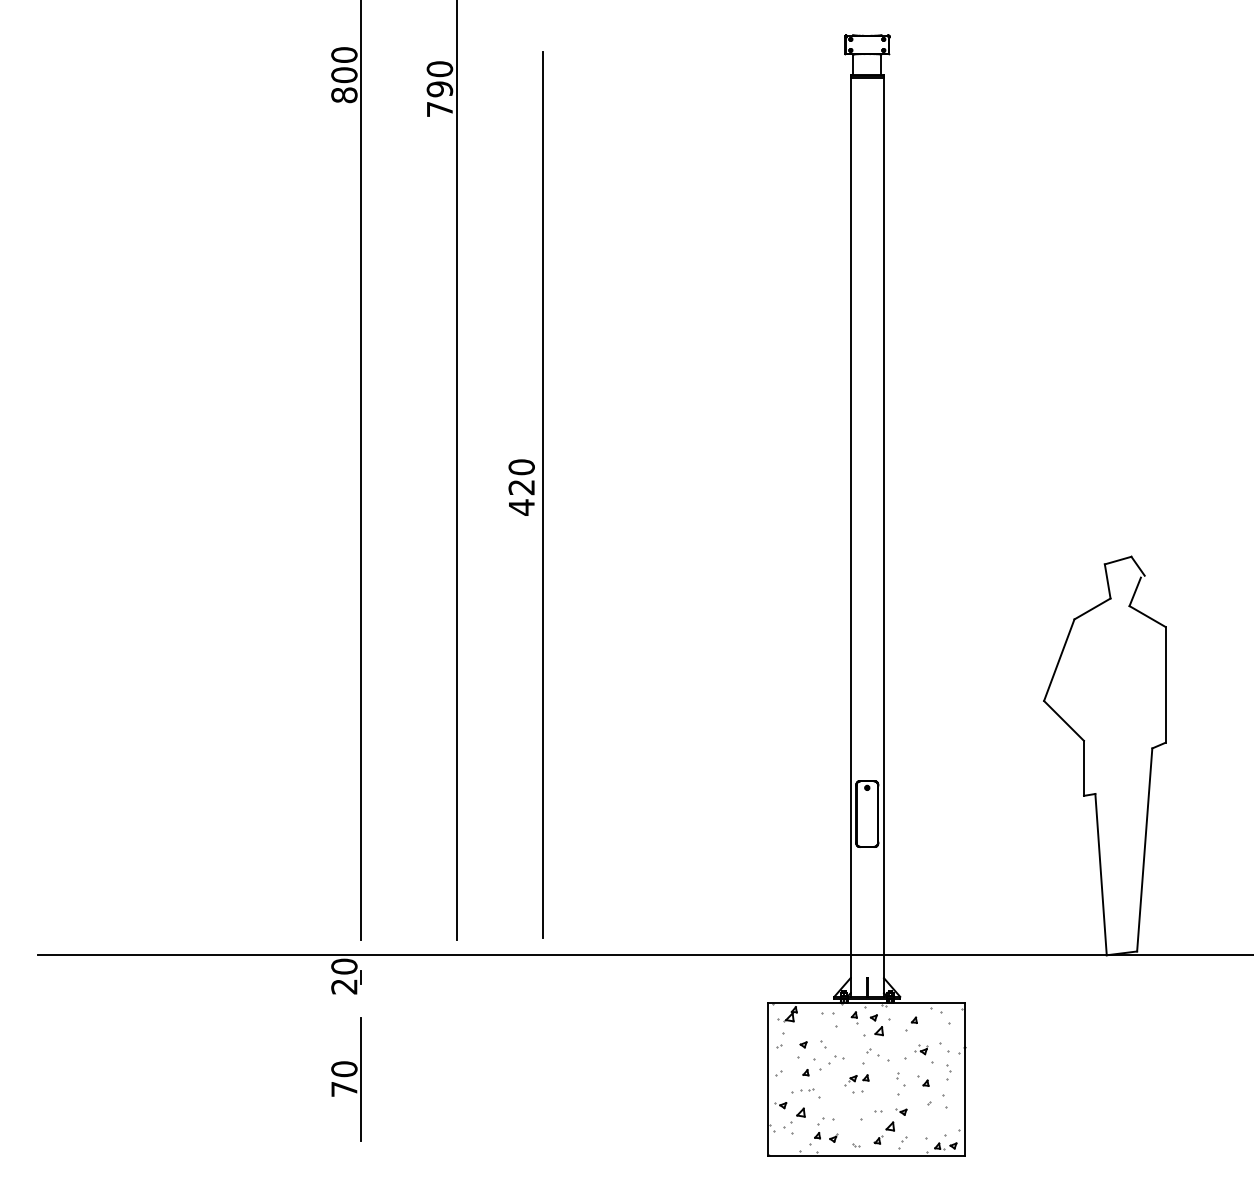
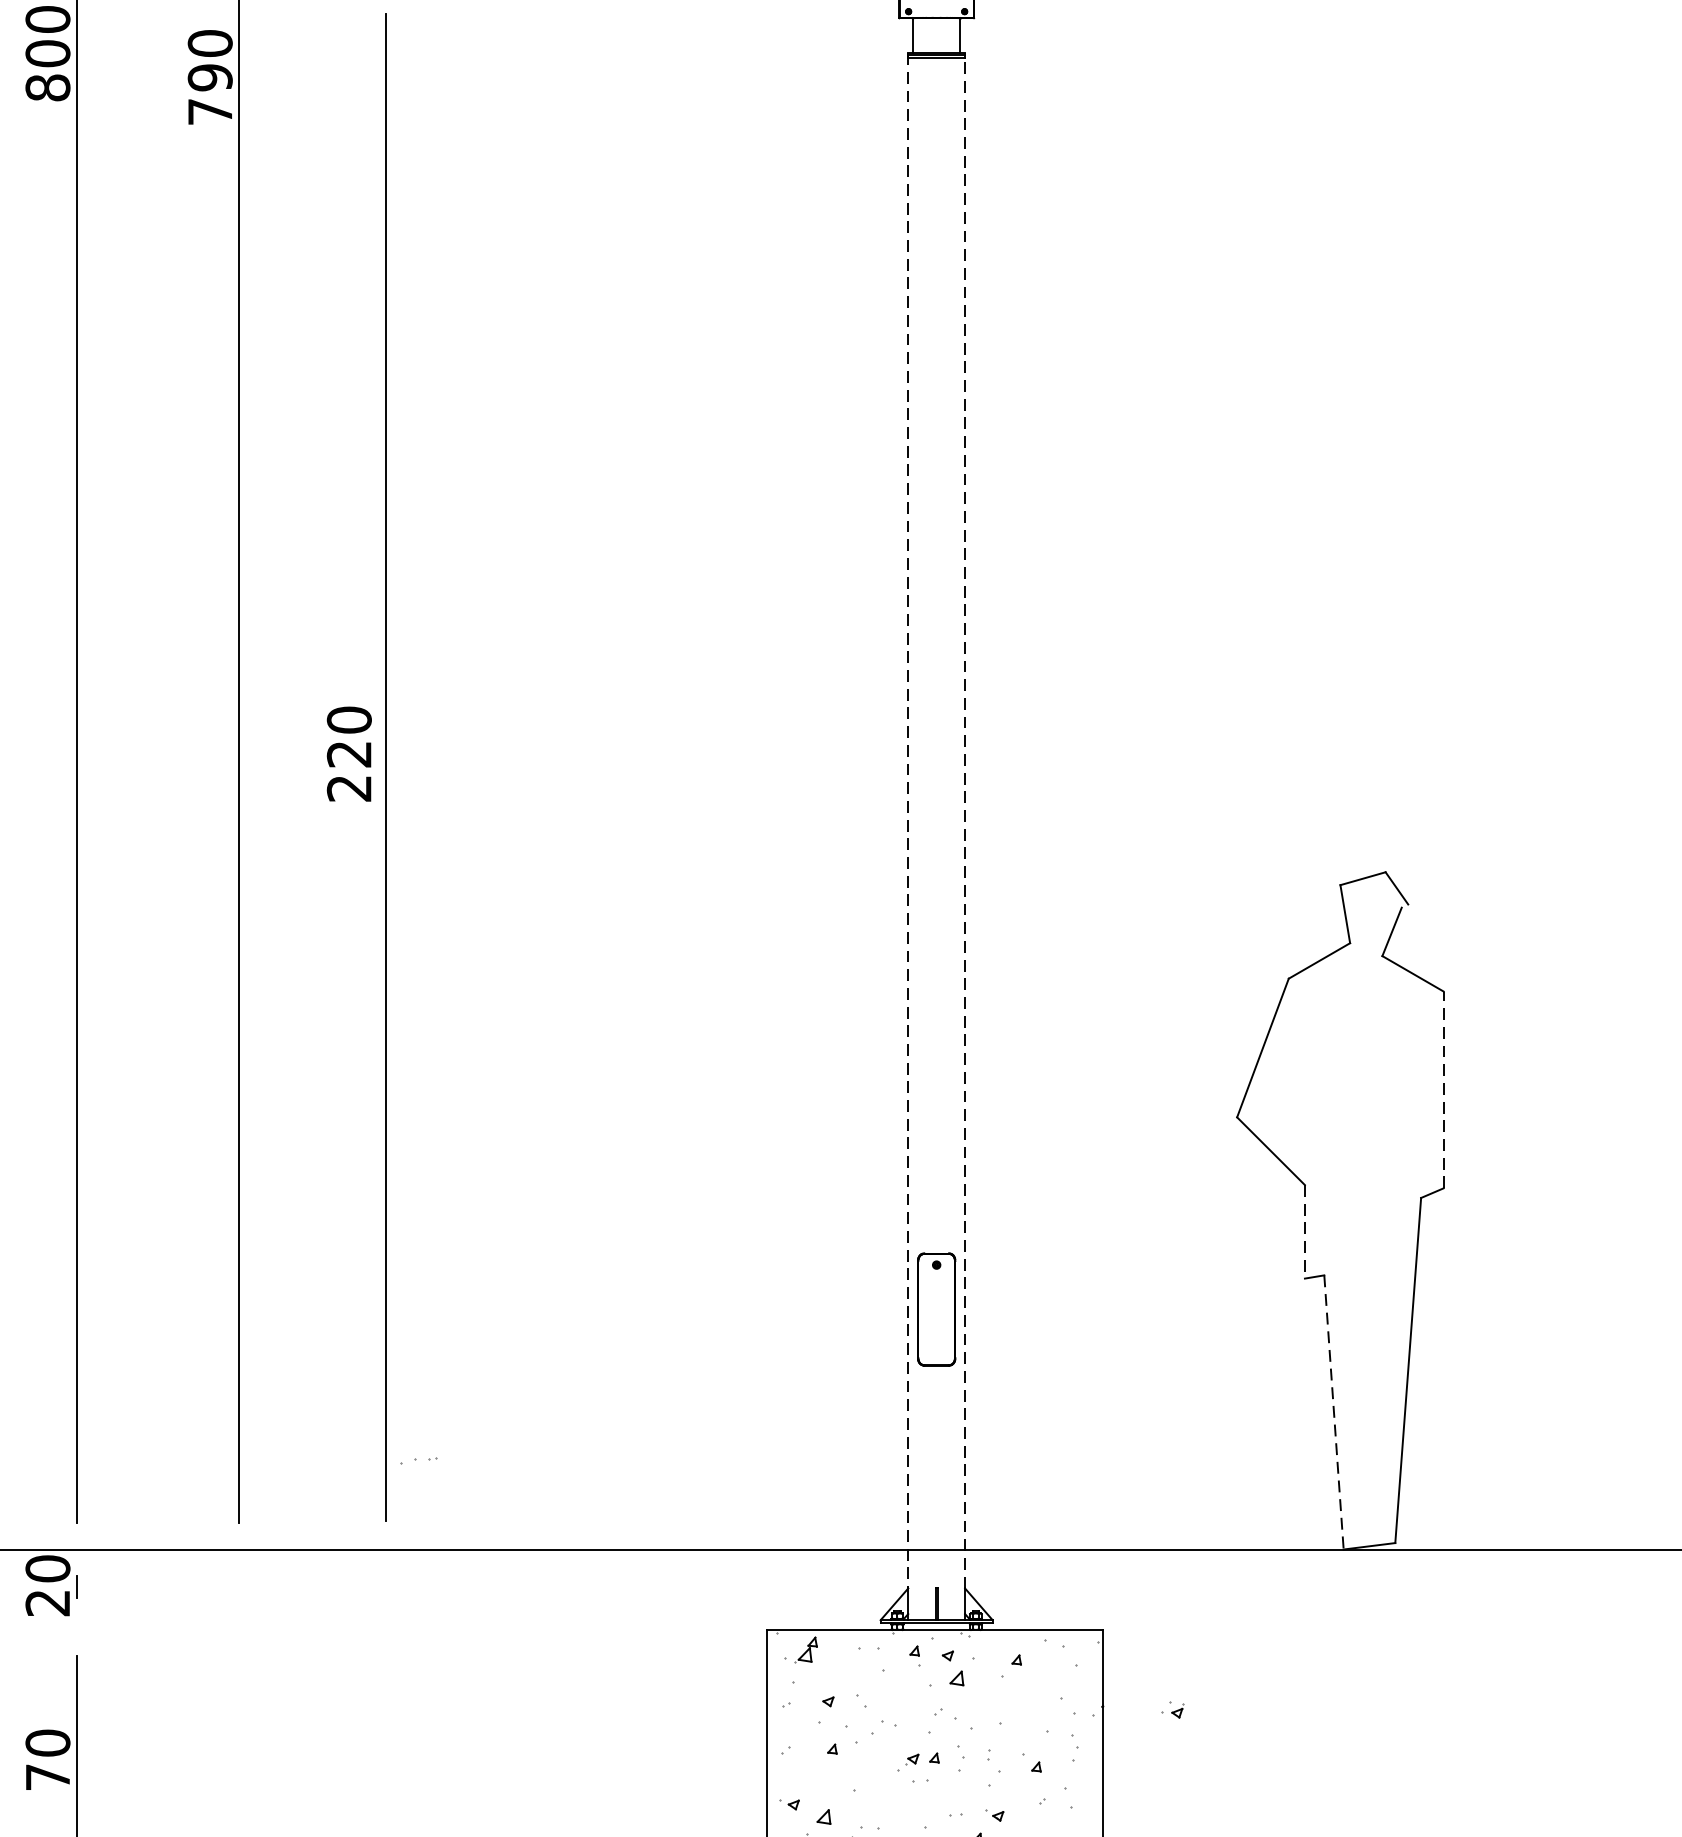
text: (521, 507) -> (348, 788), 420 -> 220
line: (850, 526) -> (908, 820), solid -> dashed
line: (884, 526) -> (965, 820), solid -> dashed
line: (1165, 684) -> (1443, 1089), solid -> dashed
line: (1083, 768) -> (1304, 1232), solid -> dashed
line: (1101, 874) -> (1334, 1412), solid -> dashed
part: (921, 1049) -> (1173, 1709), moved
part: (881, 1078) -> (960, 1758), added
part: (802, 1090) -> (418, 1459), moved

